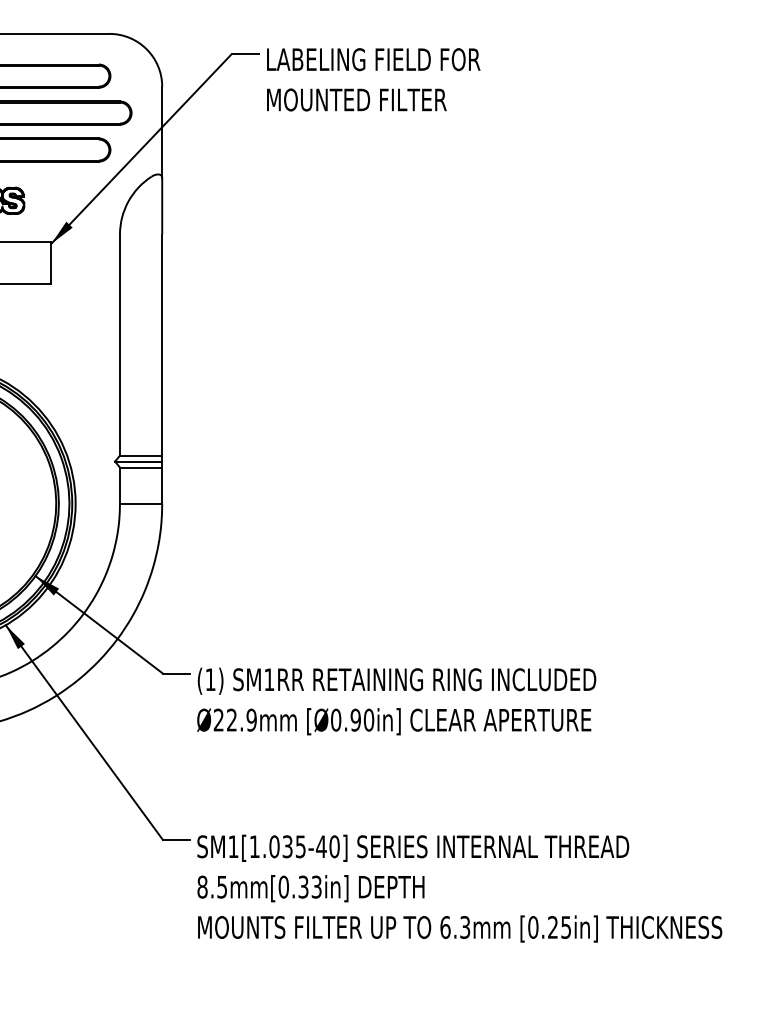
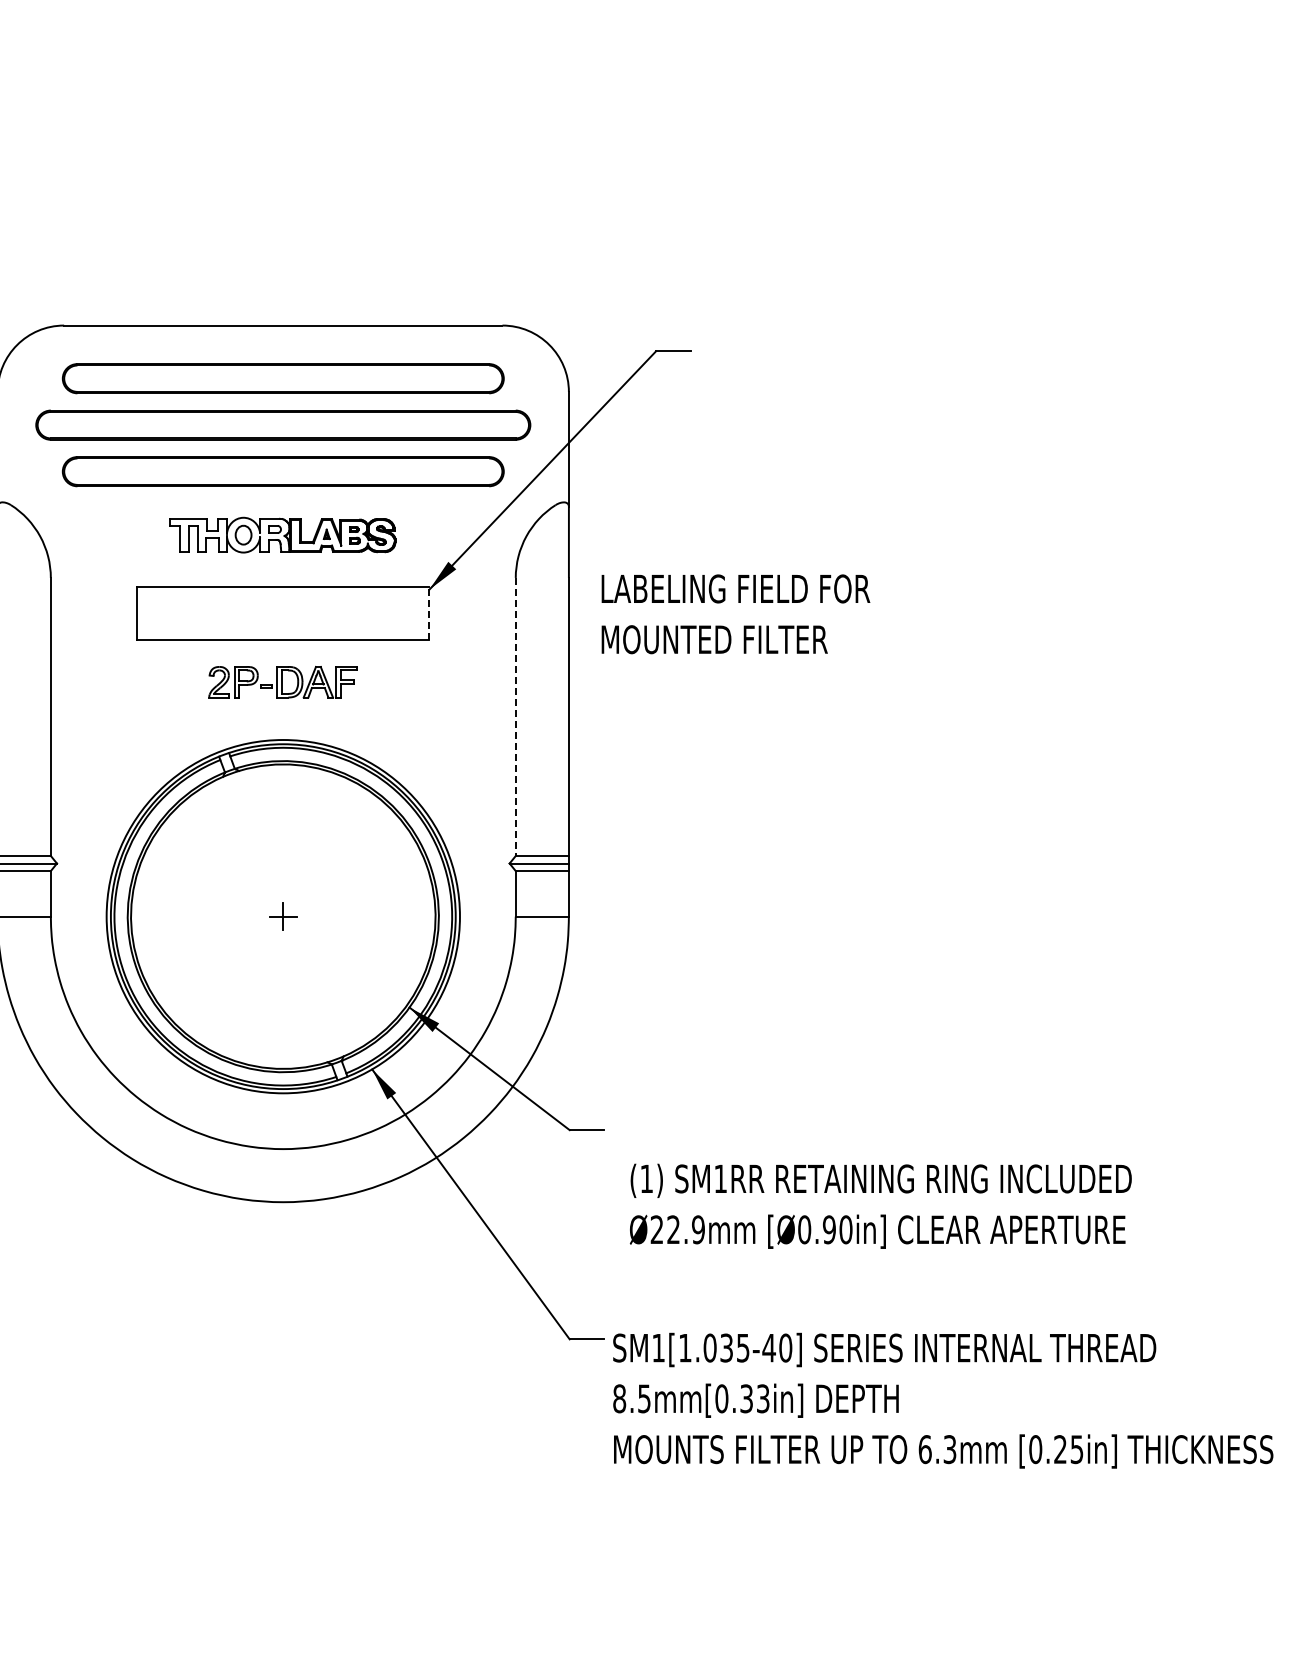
text: (373, 79) -> (735, 614), moved
line: (51, 262) -> (429, 613), solid -> dashed
line: (119, 345) -> (515, 717), solid -> dashed
text: (396, 700) -> (880, 1205), moved

